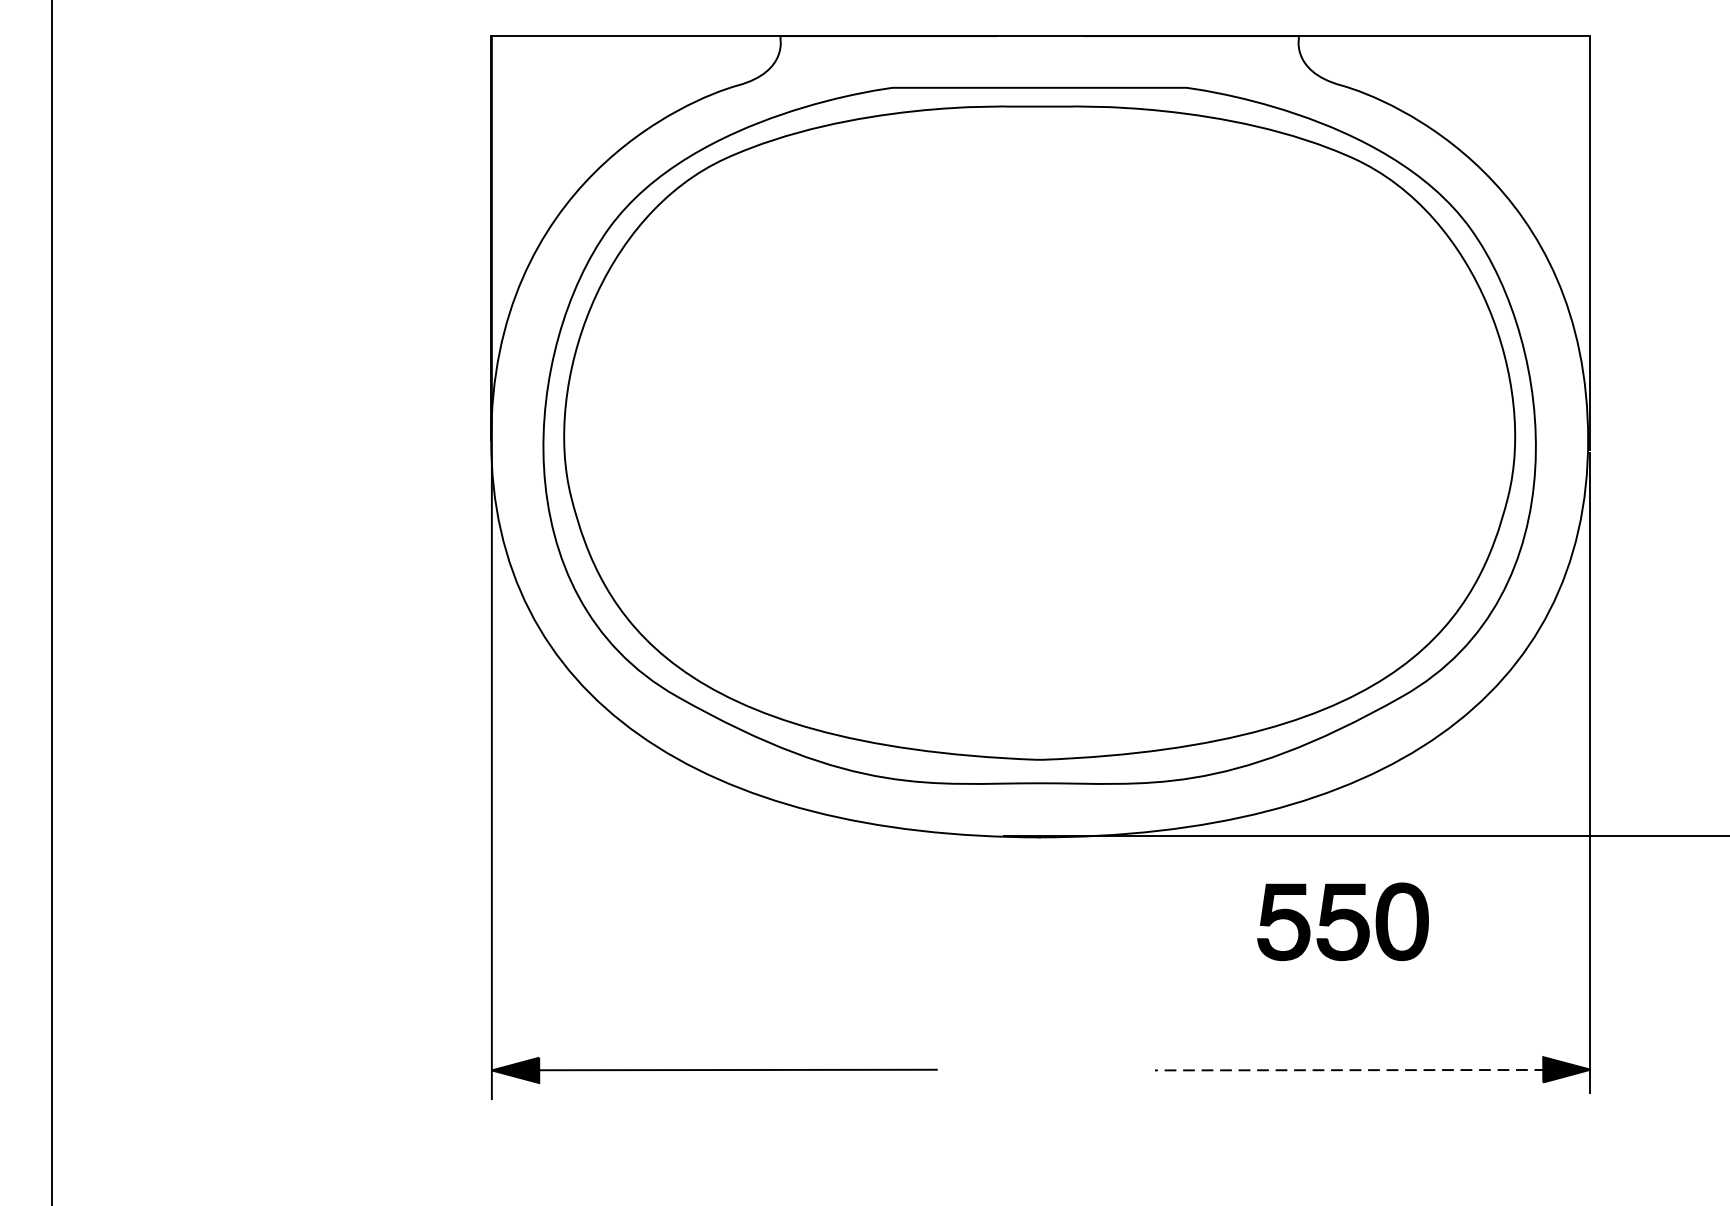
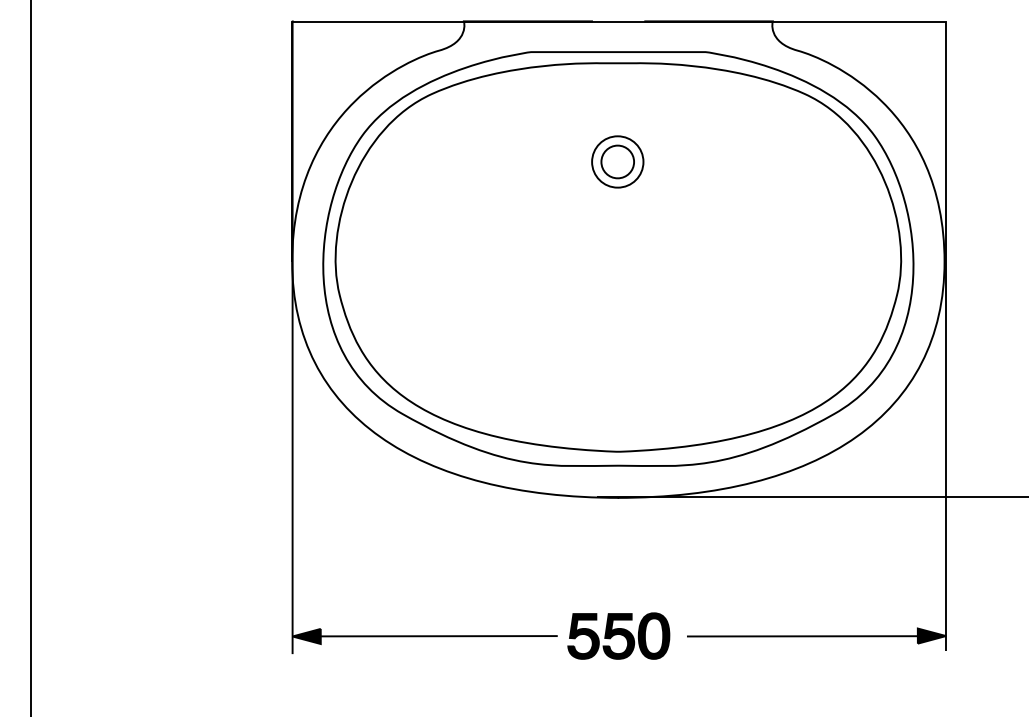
part: (1038, 271) -> (617, 161), added
part: (1342, 920) -> (618, 635), moved
line: (1359, 1070) -> (808, 636), dashed -> solid

